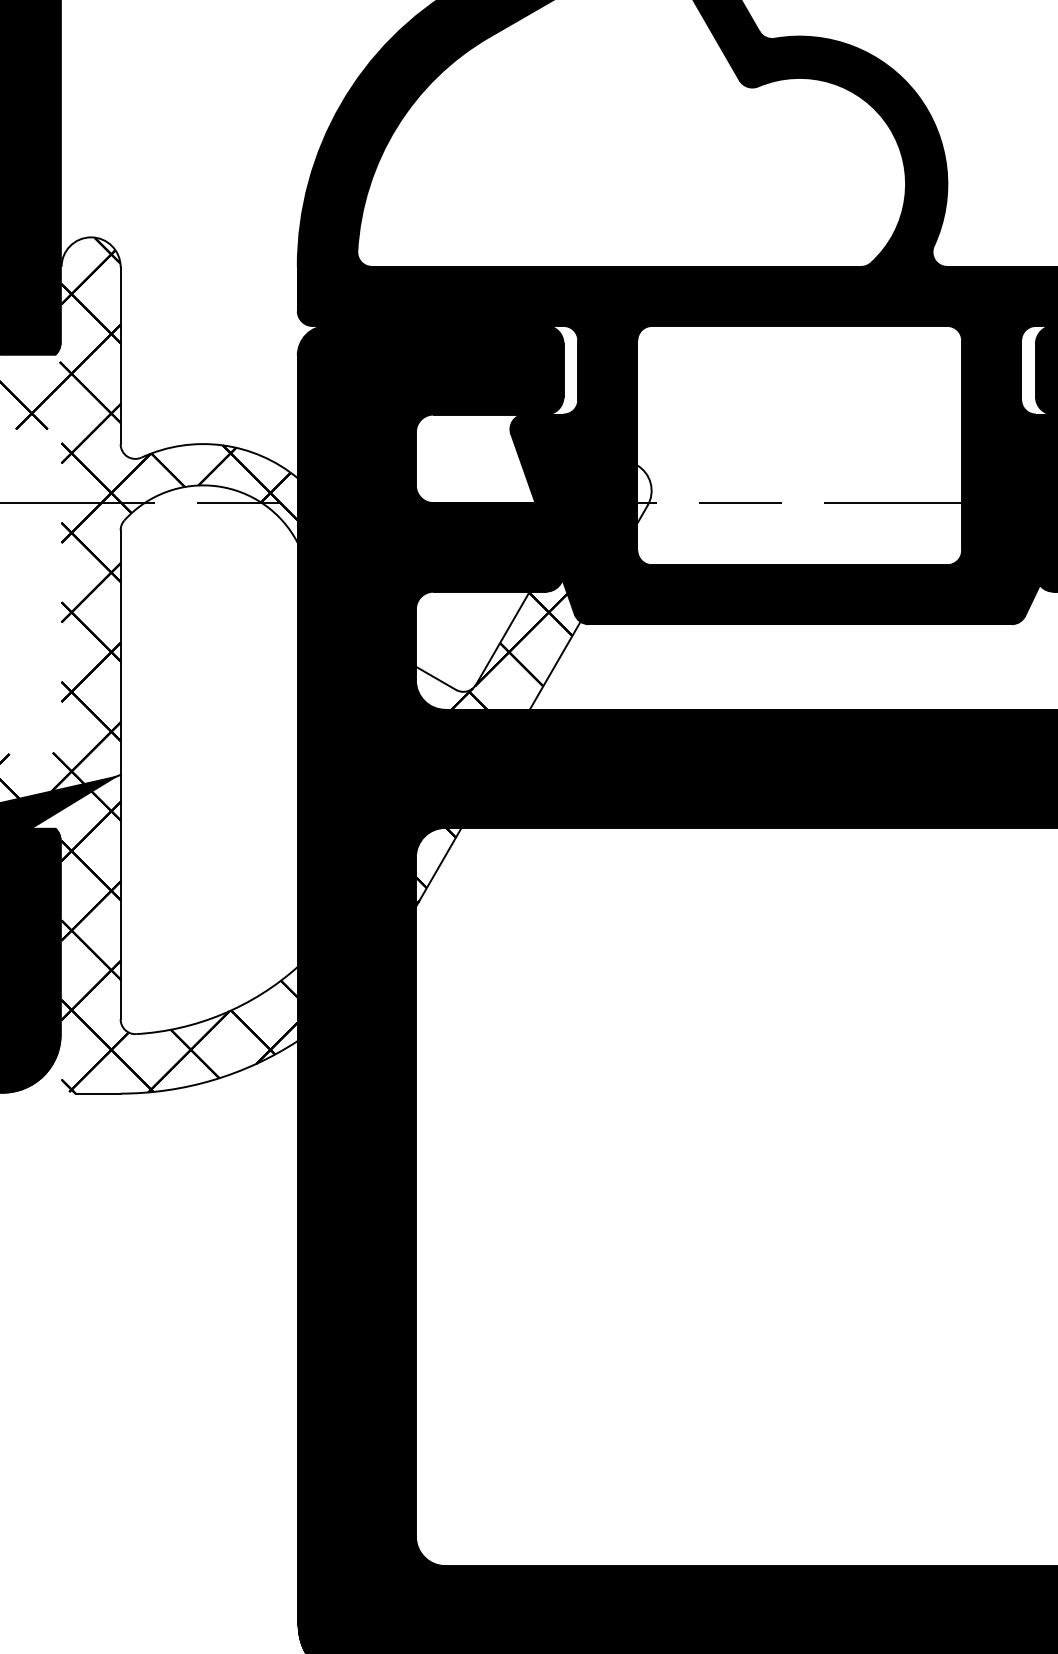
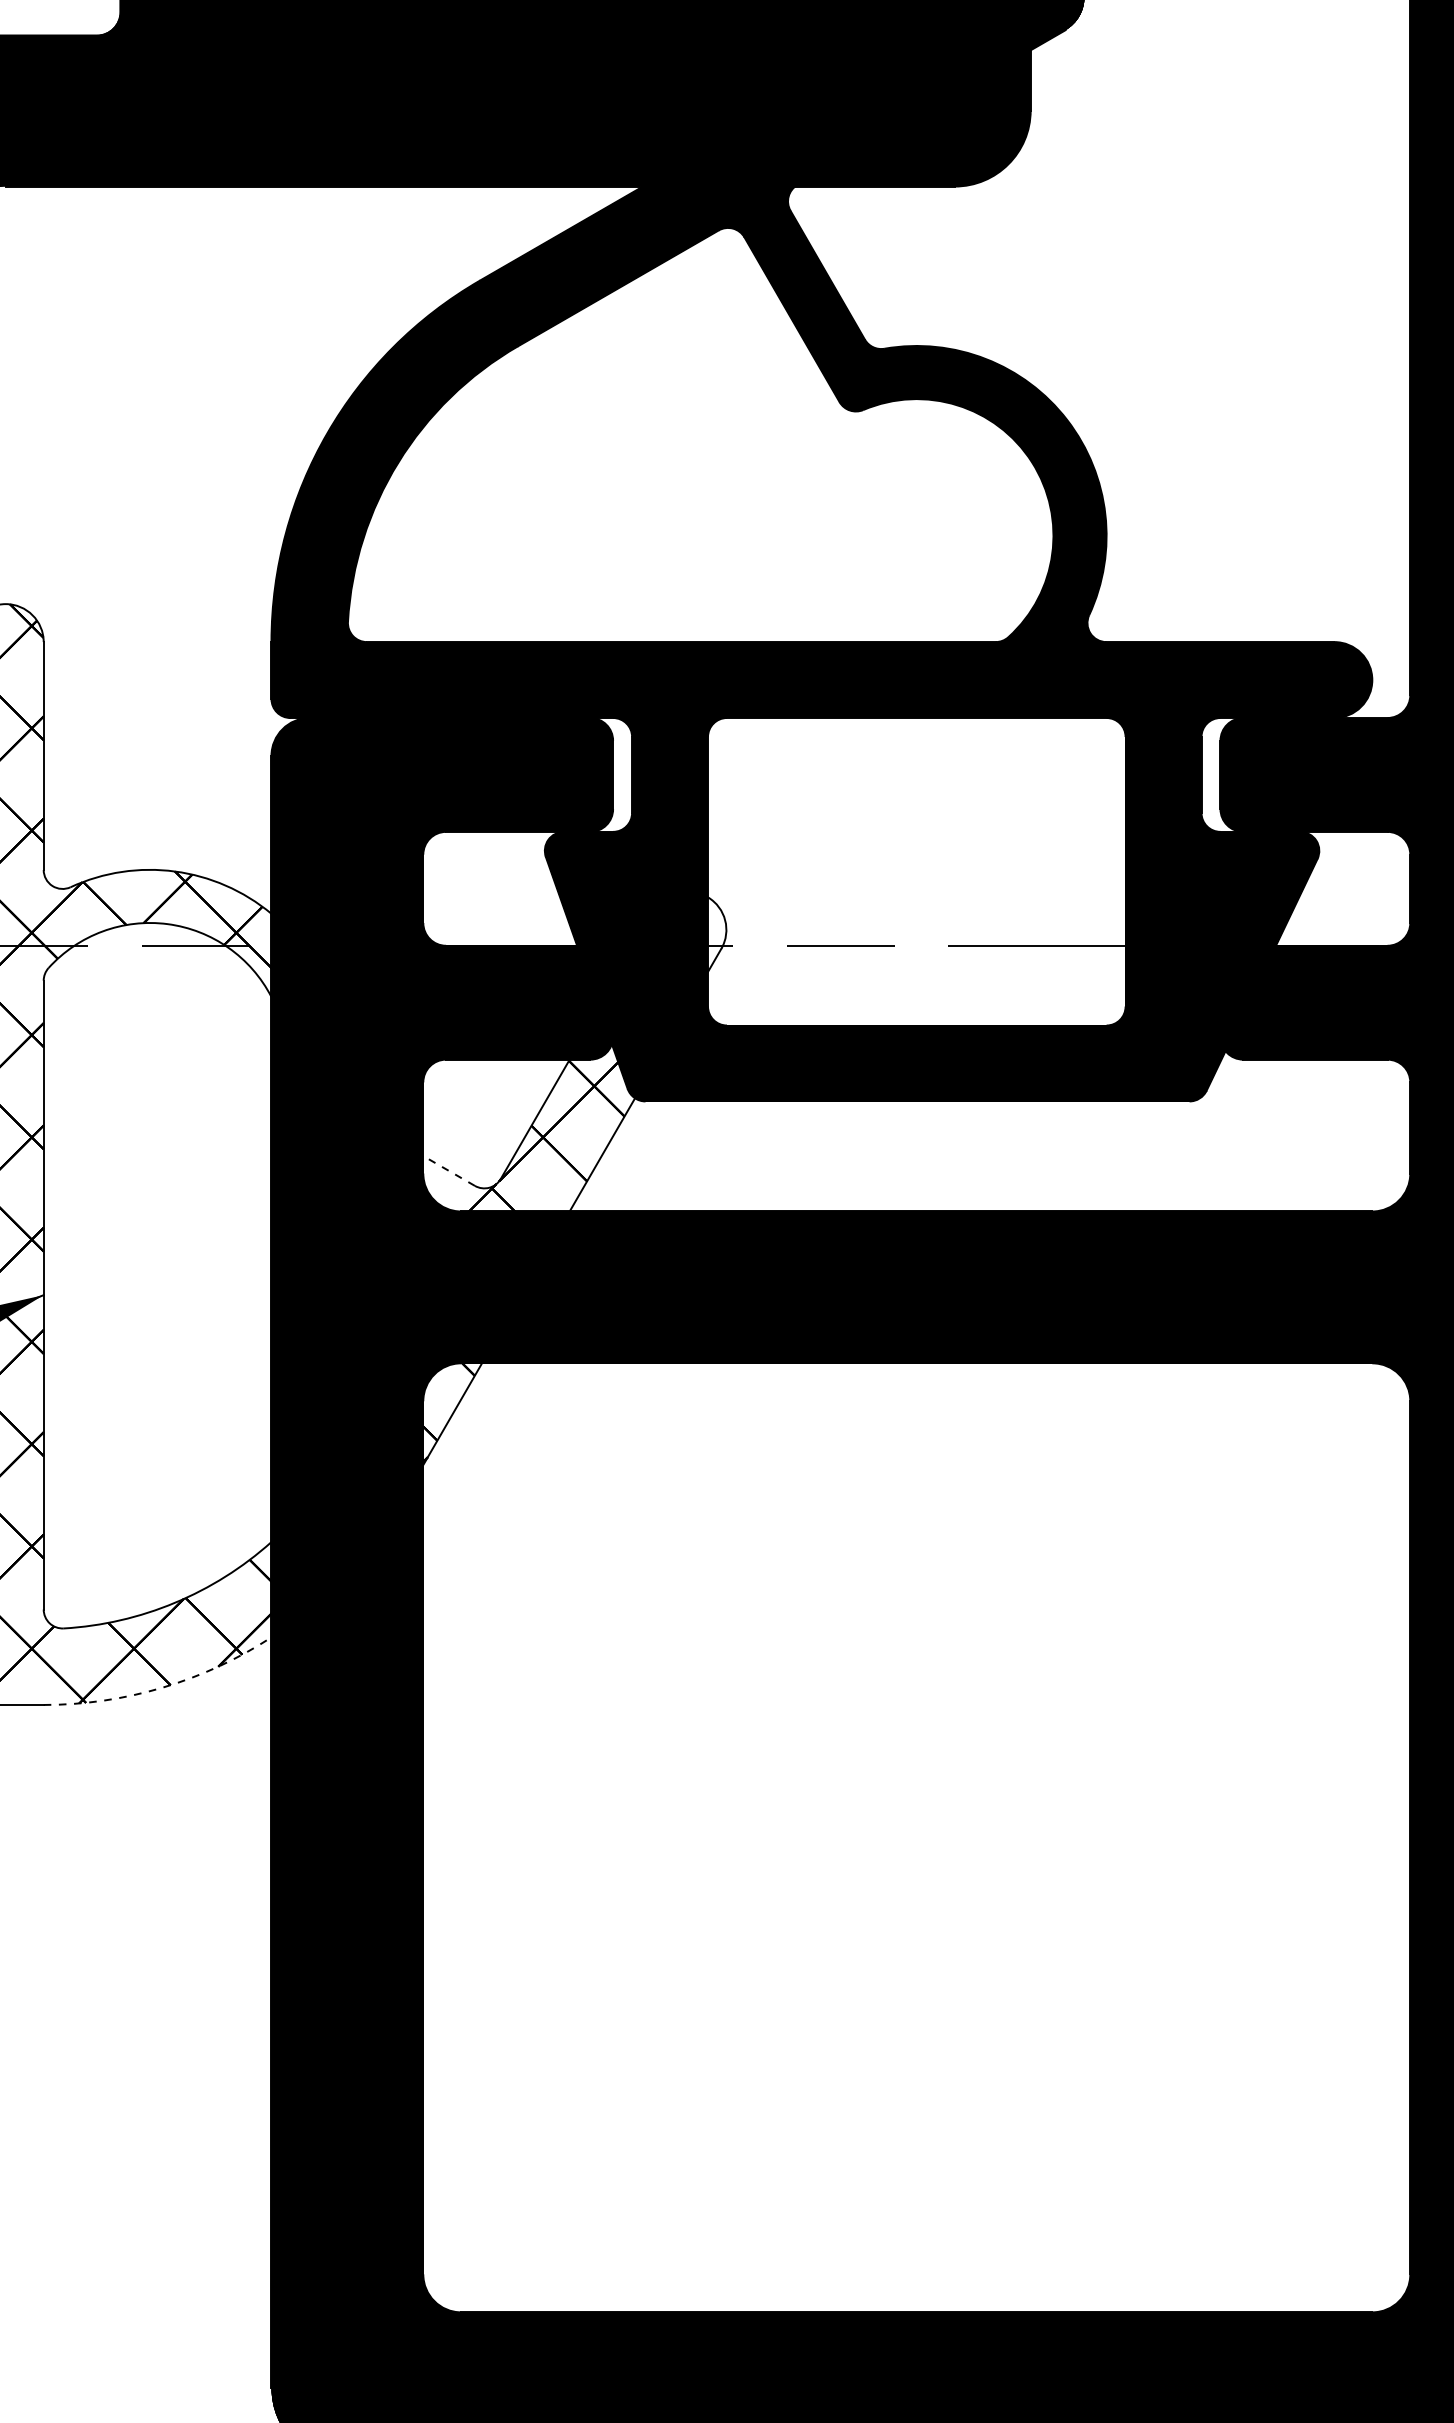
line: (436, 677) -> (449, 1170), solid -> dashed
arc: (213, 1080) -> (162, 1687), solid -> dashed

